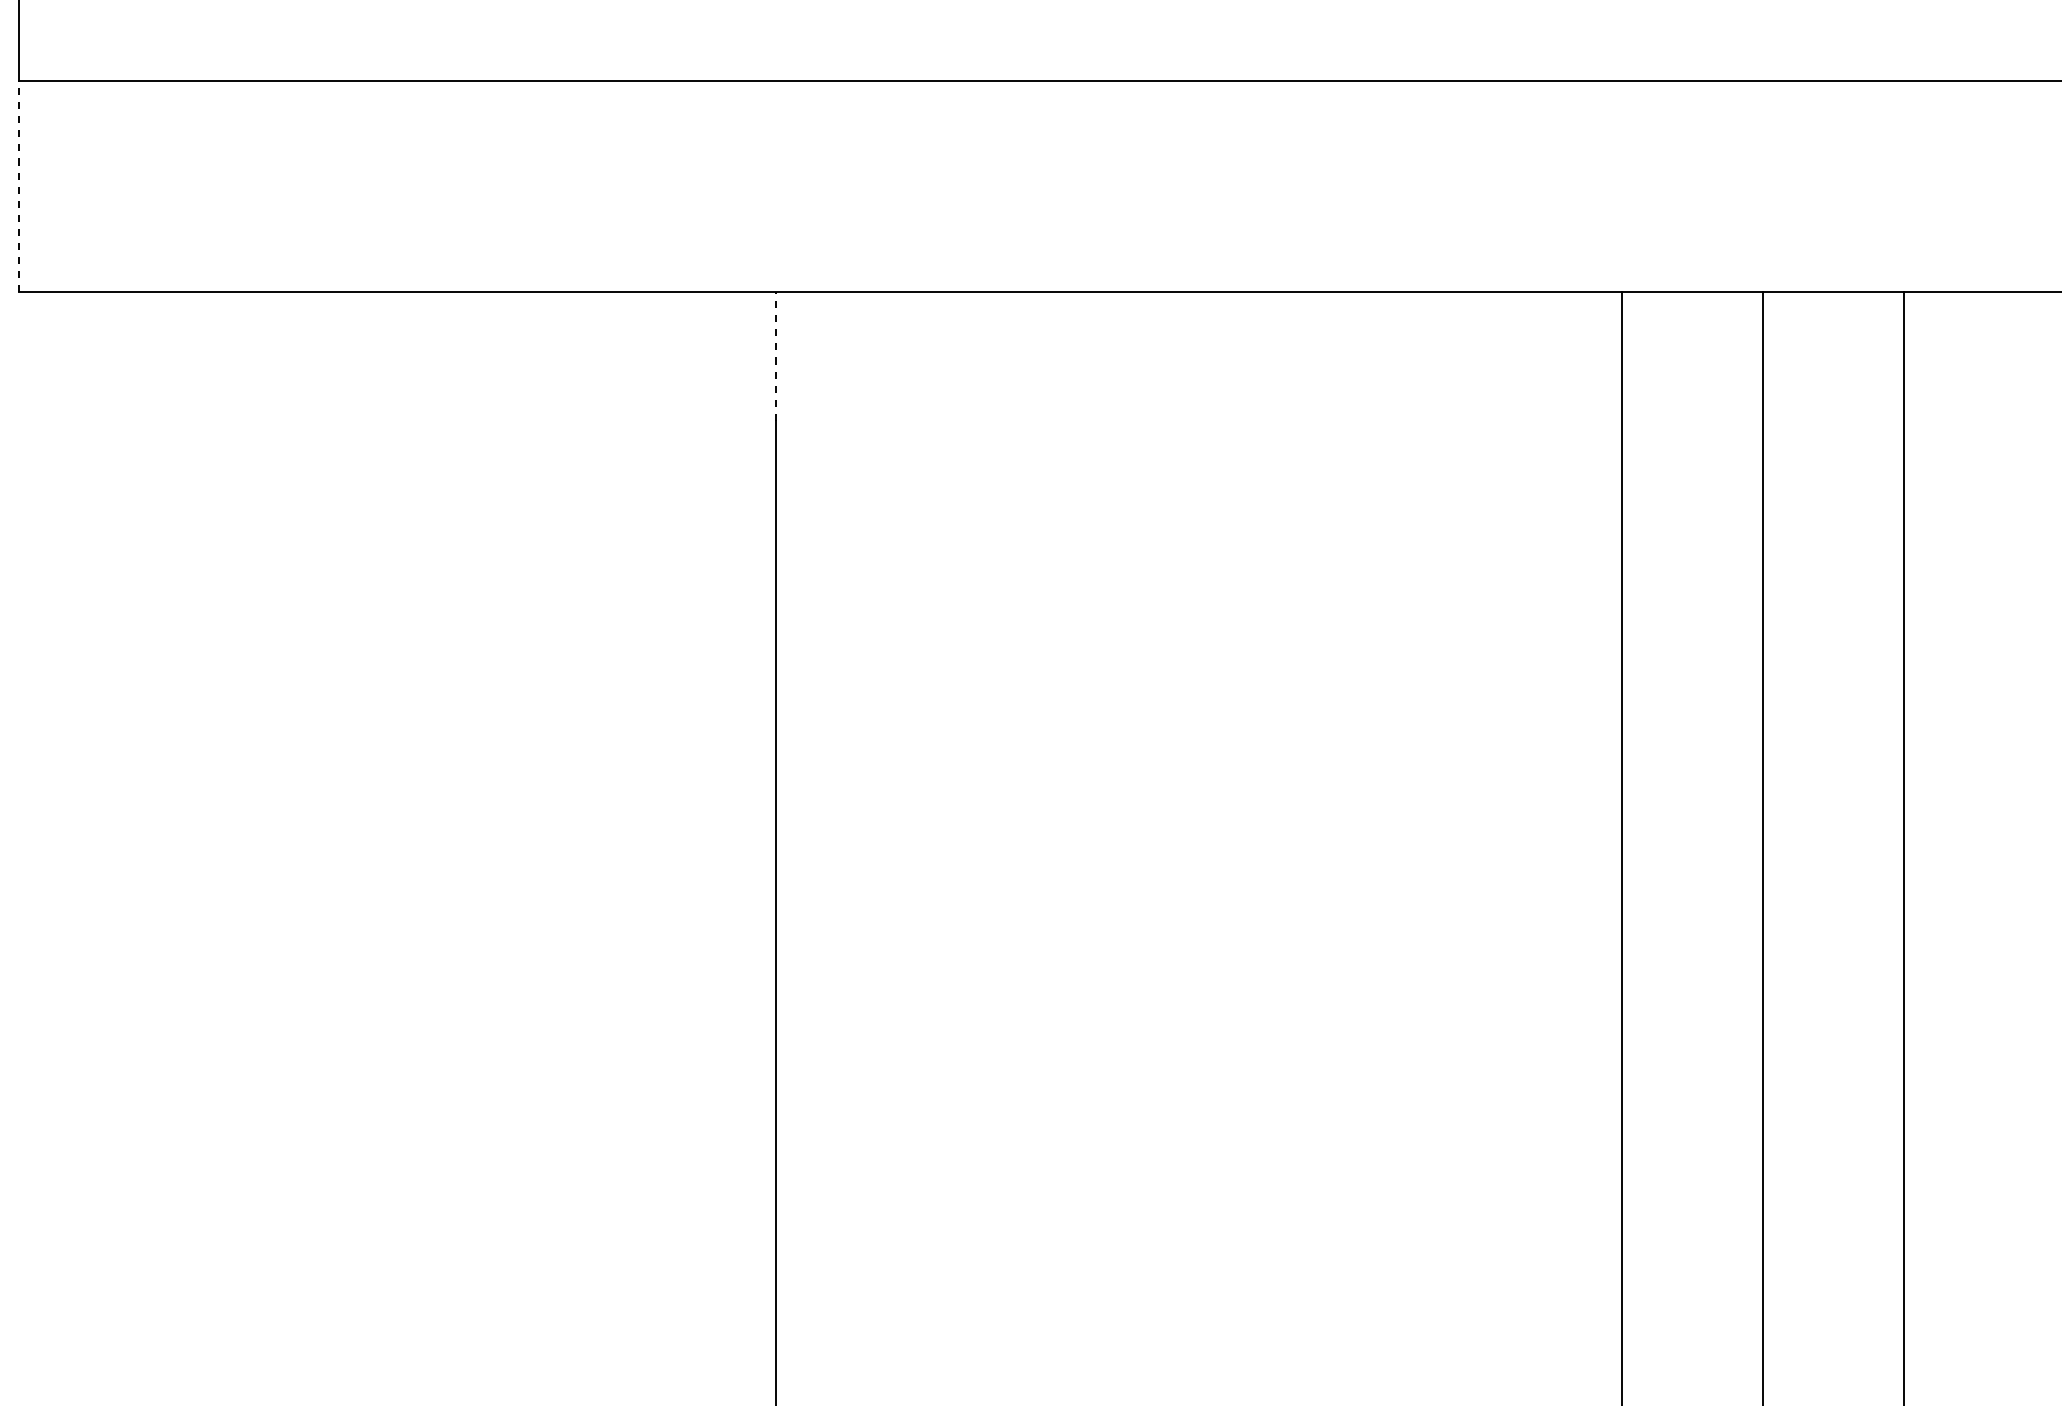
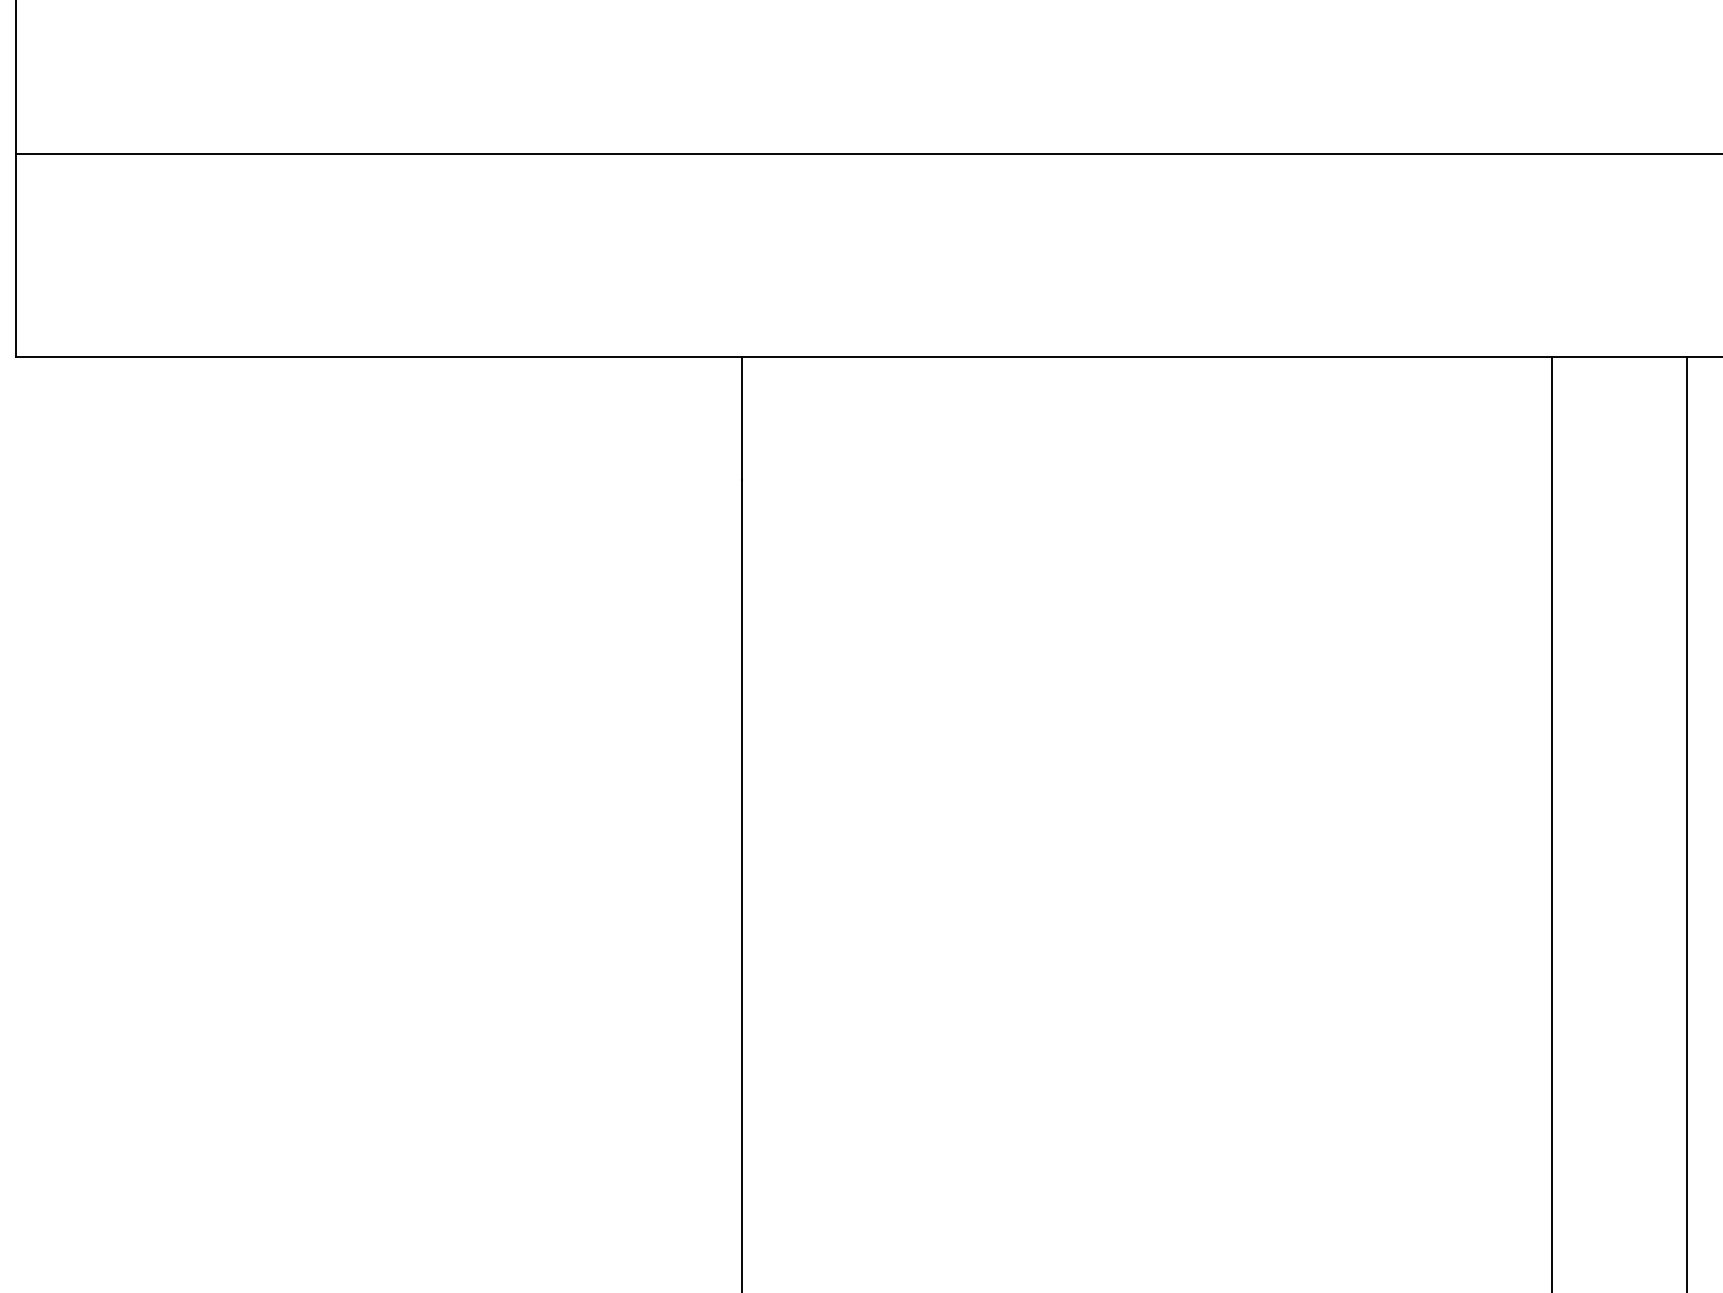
line: (18, 186) -> (16, 255), dashed -> solid
line: (776, 356) -> (742, 417), dashed -> solid

